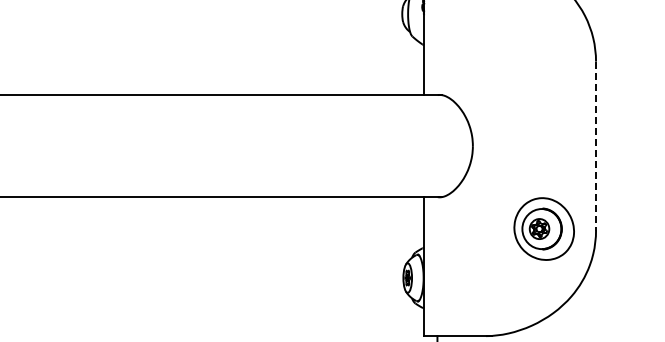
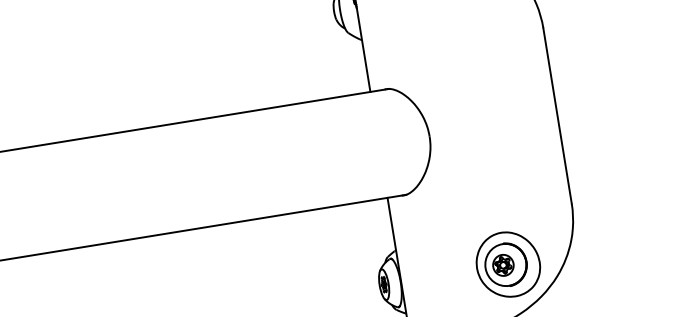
line: (596, 146) -> (558, 116), dashed -> solid
part: (543, 228) -> (507, 264), moved

